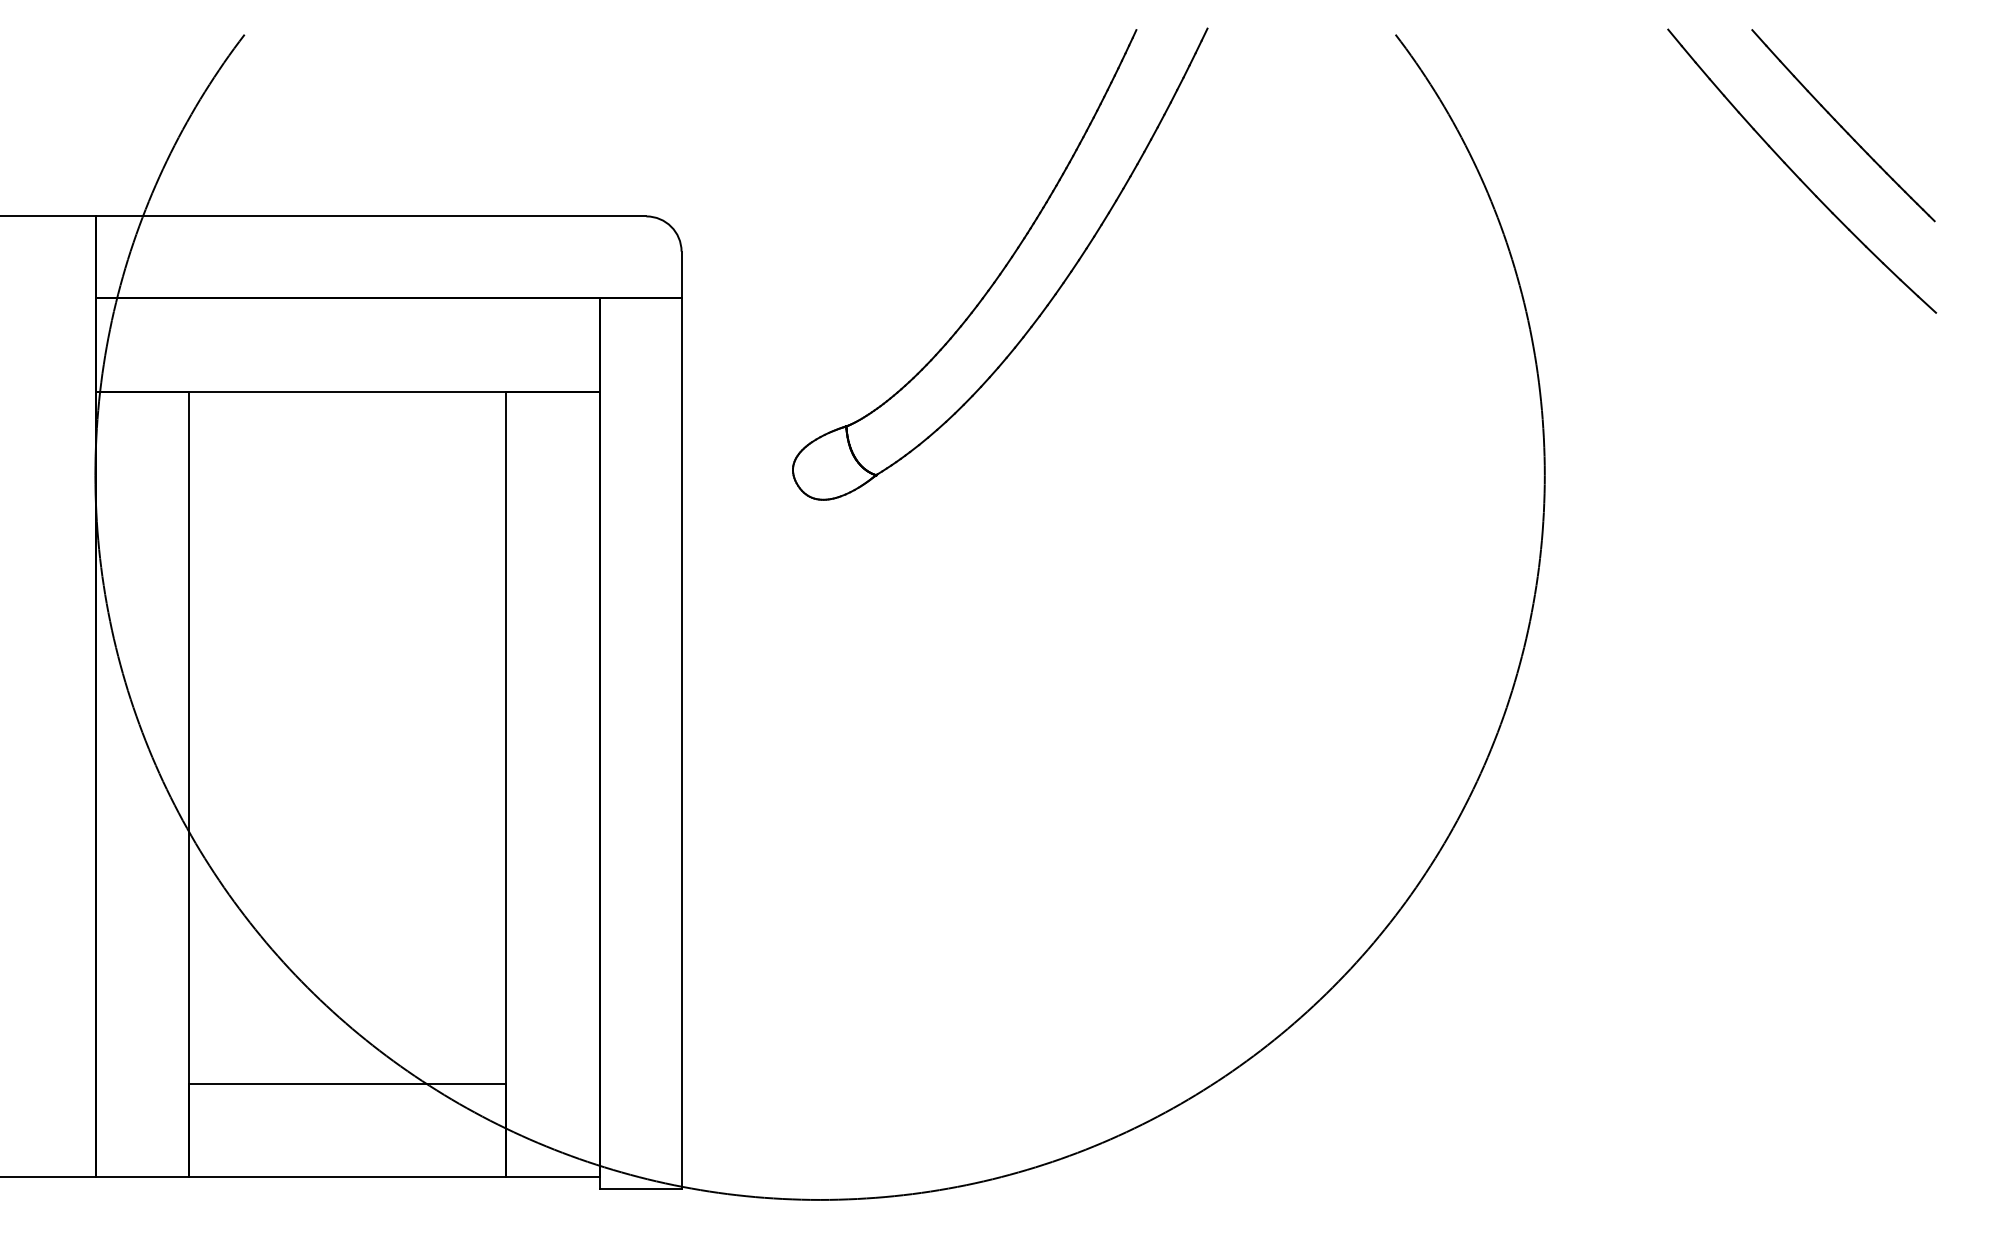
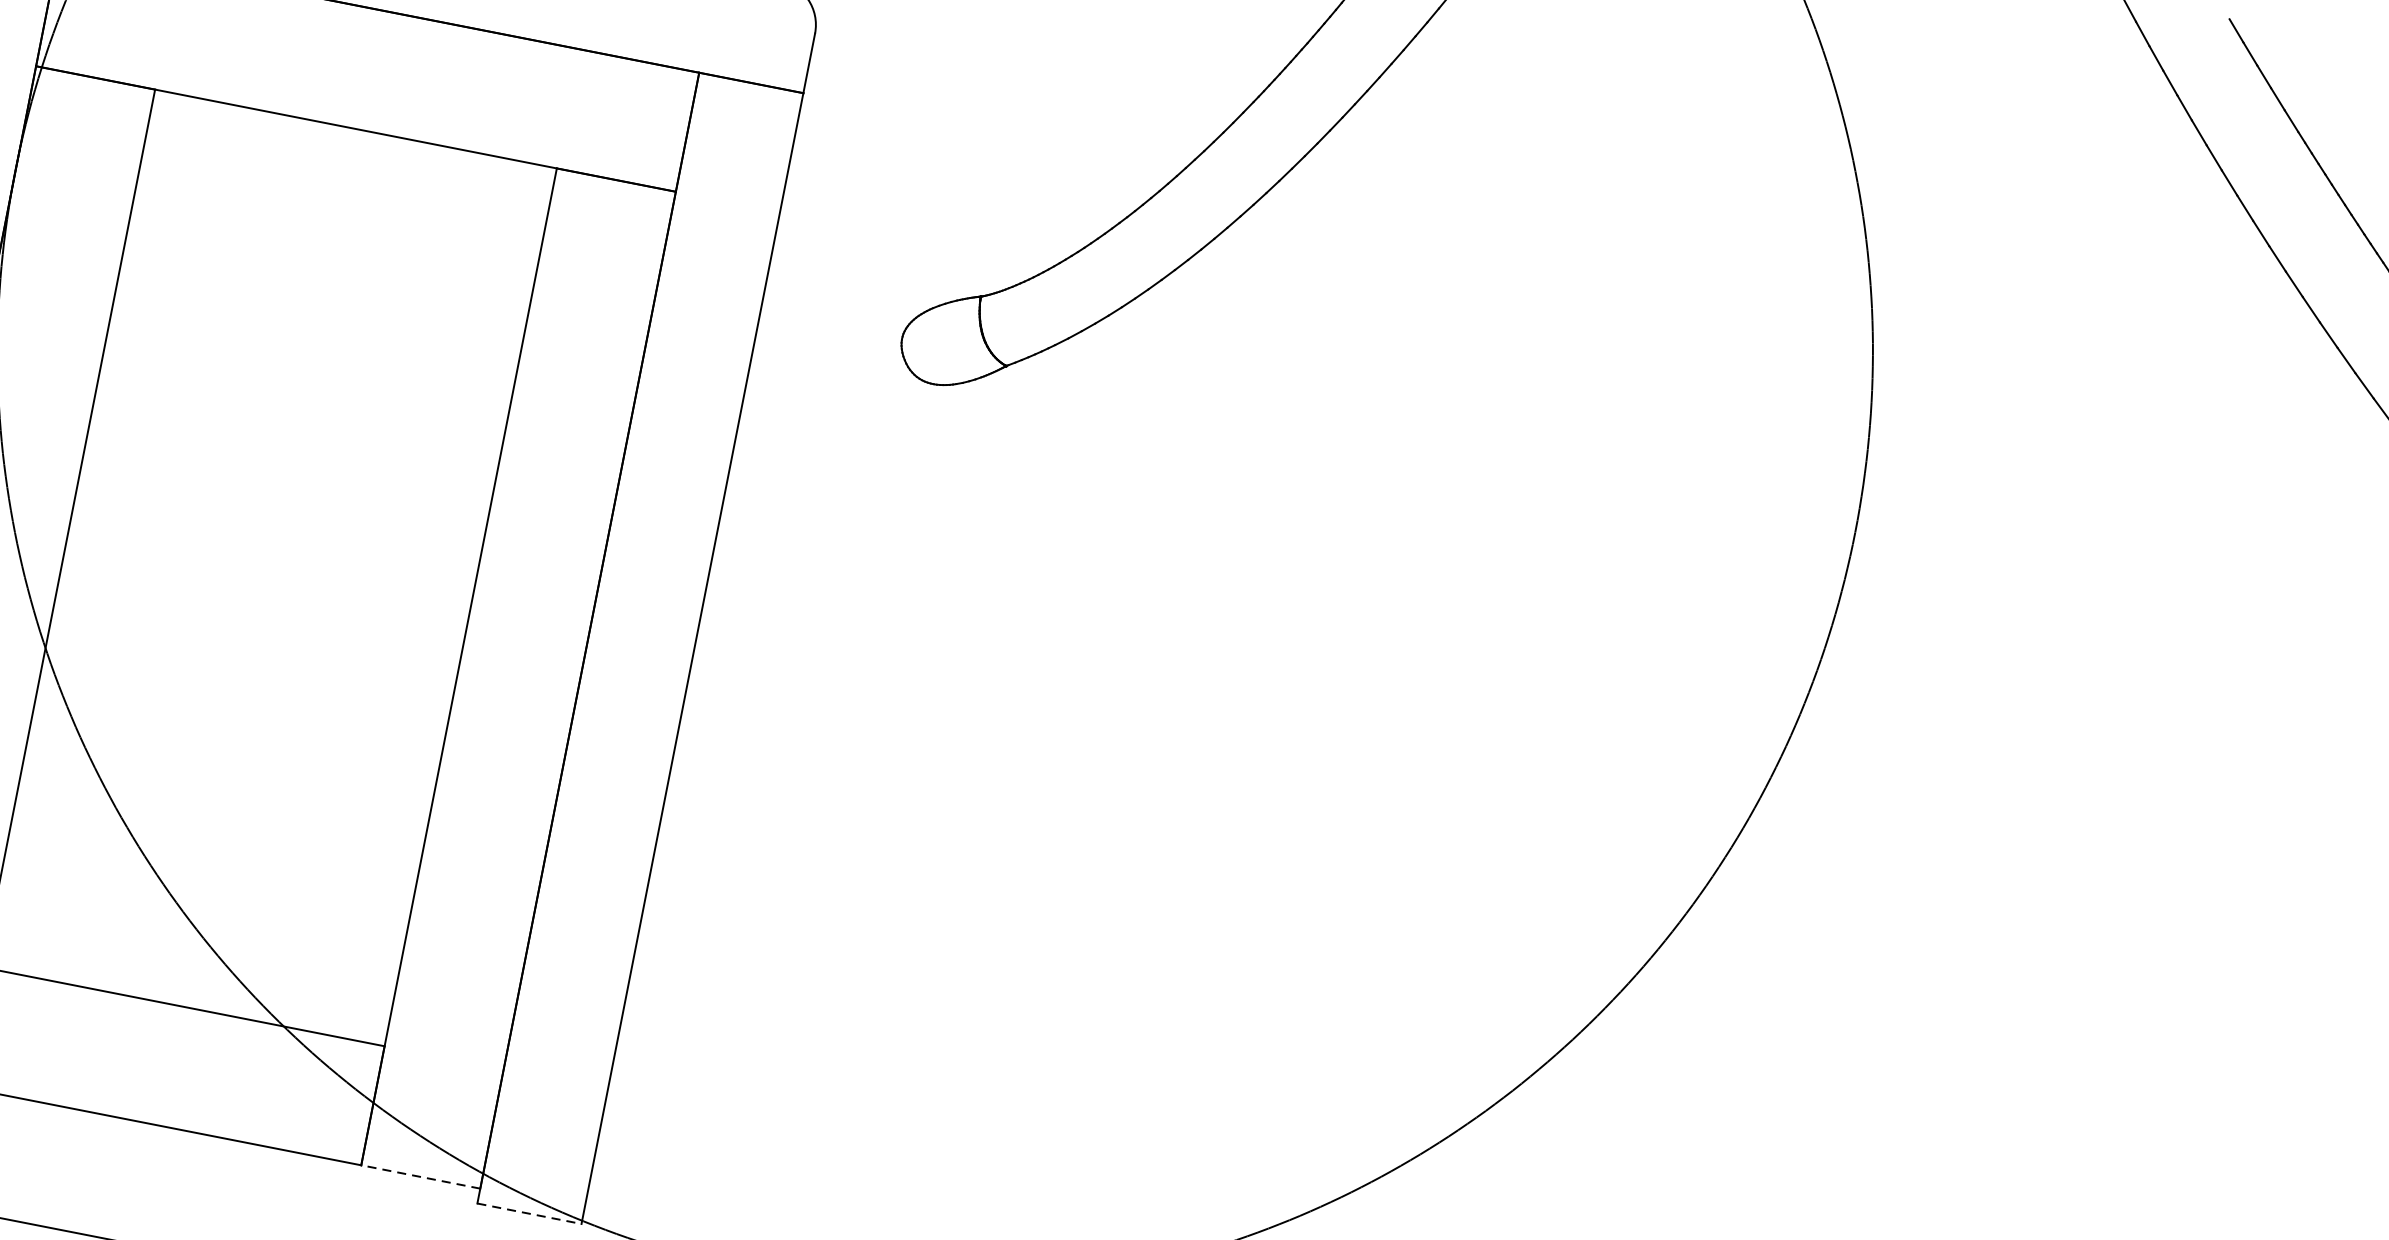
line: (552, 1177) -> (420, 1176), solid -> dashed
line: (641, 1189) -> (530, 1214), solid -> dashed

